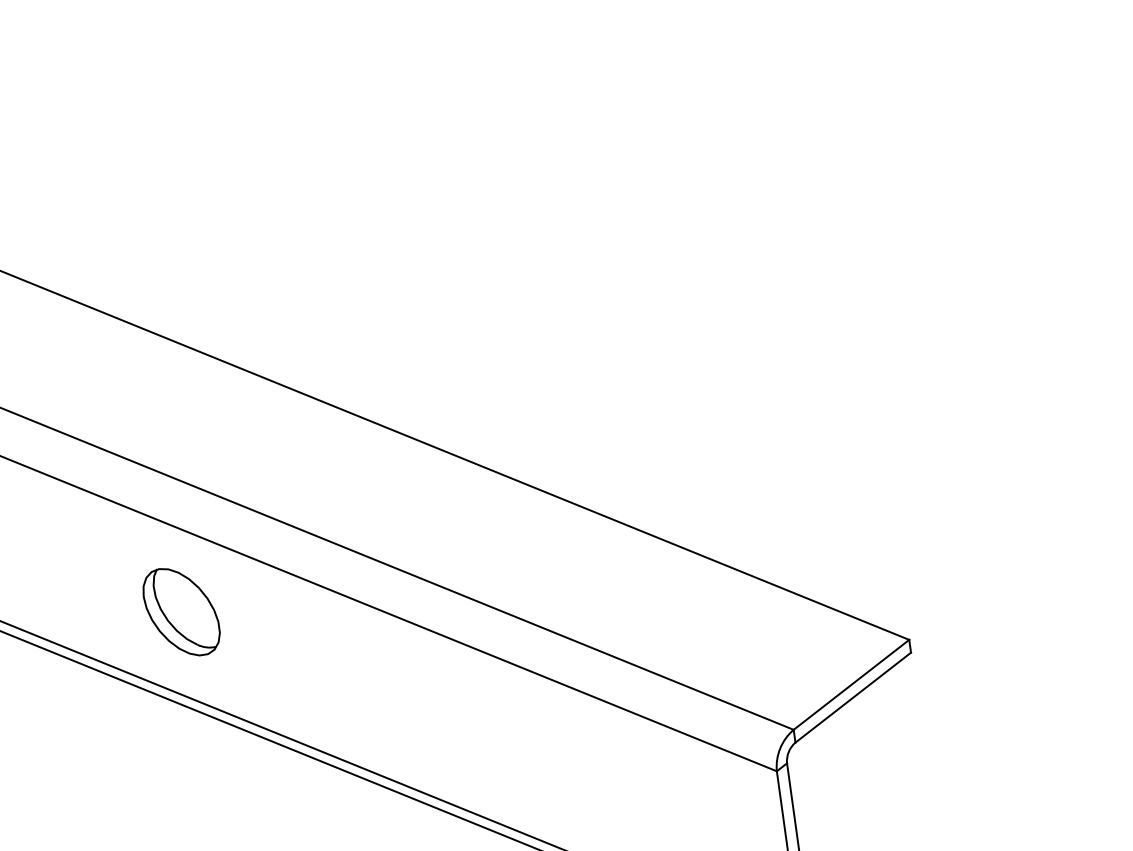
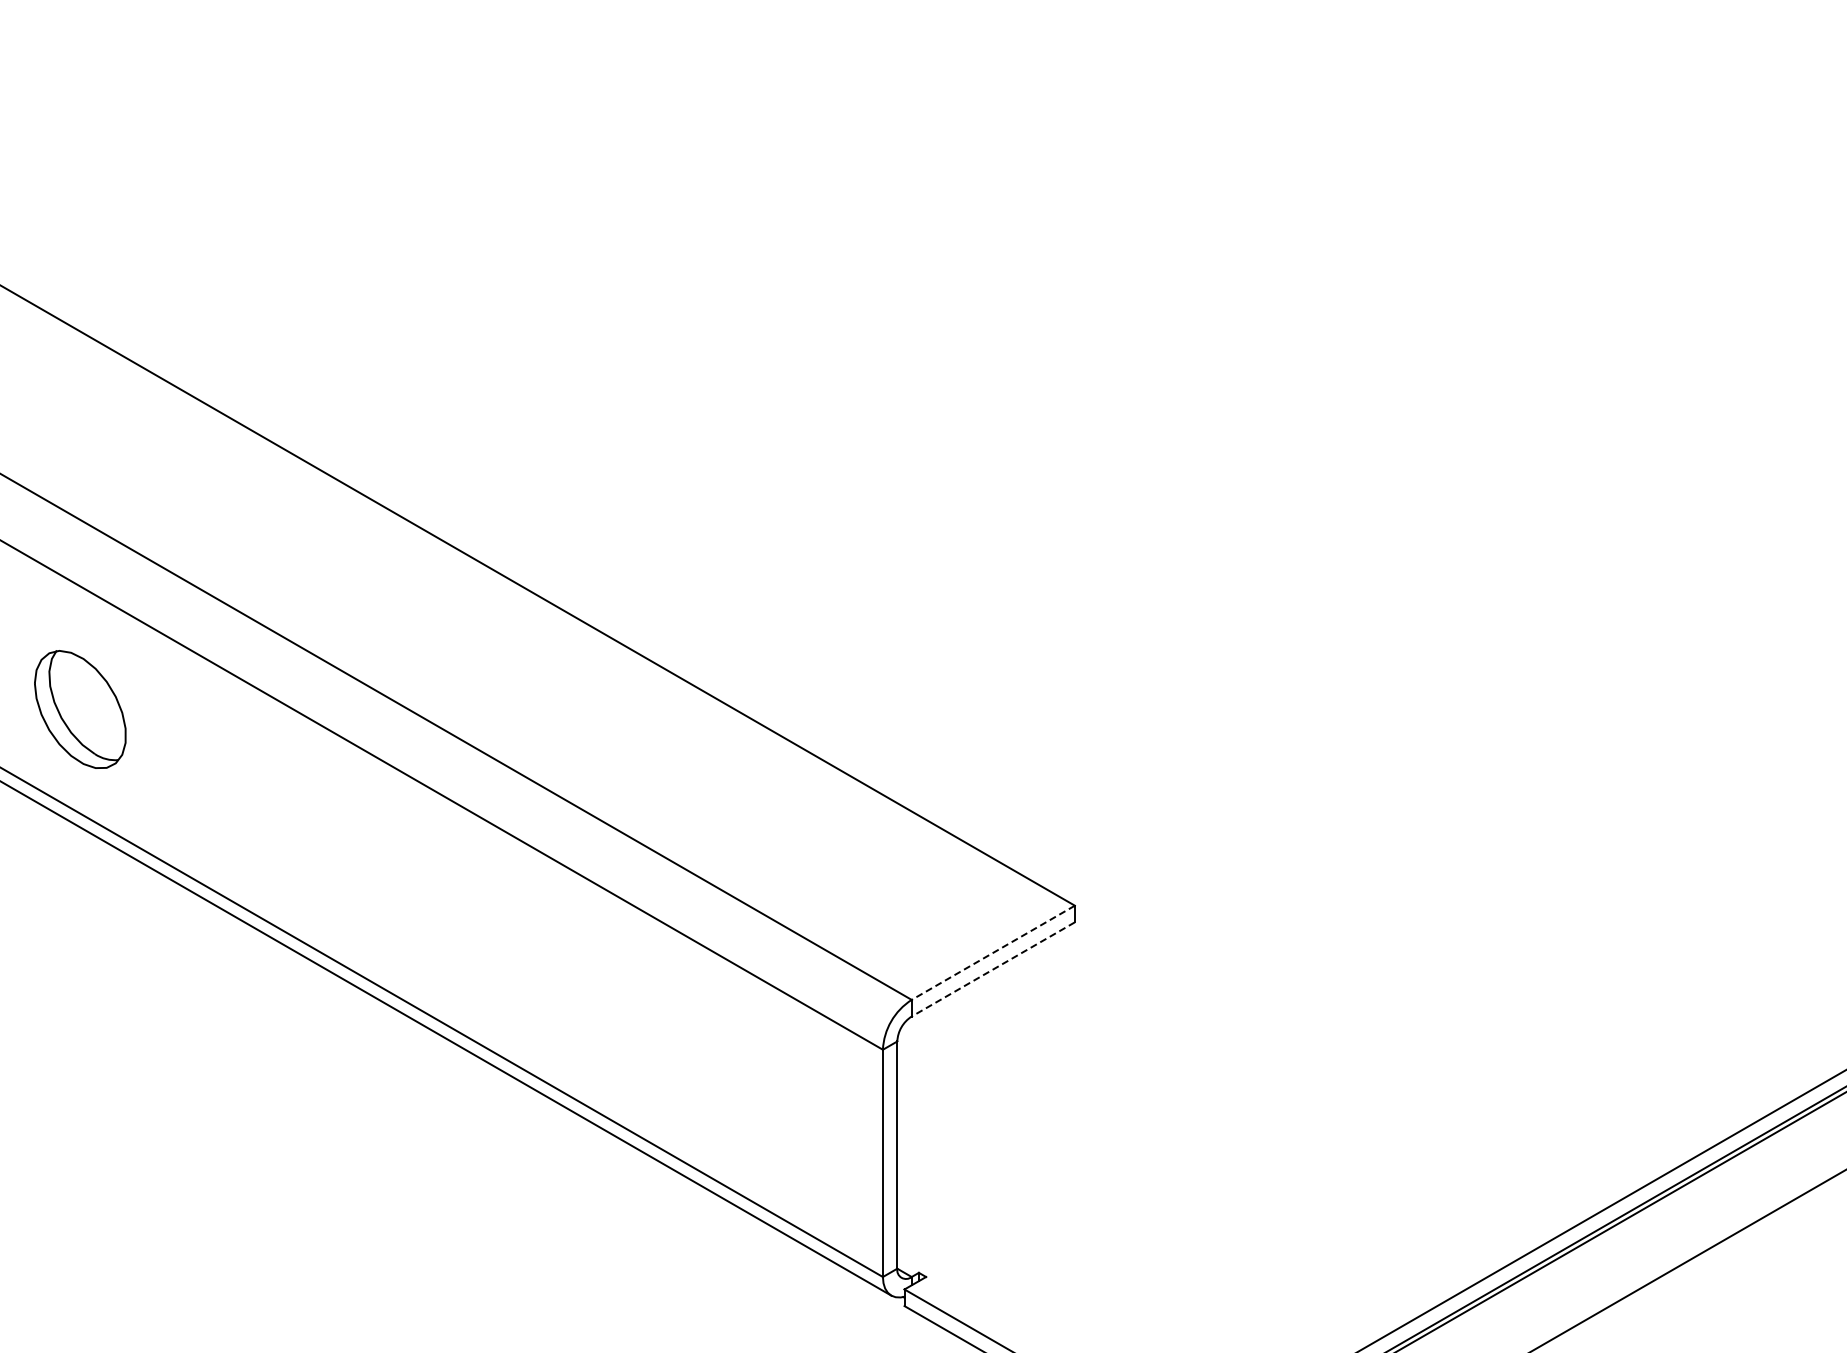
part: (181, 612) -> (80, 709), moved
line: (850, 685) -> (992, 953), solid -> dashed
line: (852, 697) -> (992, 969), solid -> dashed

